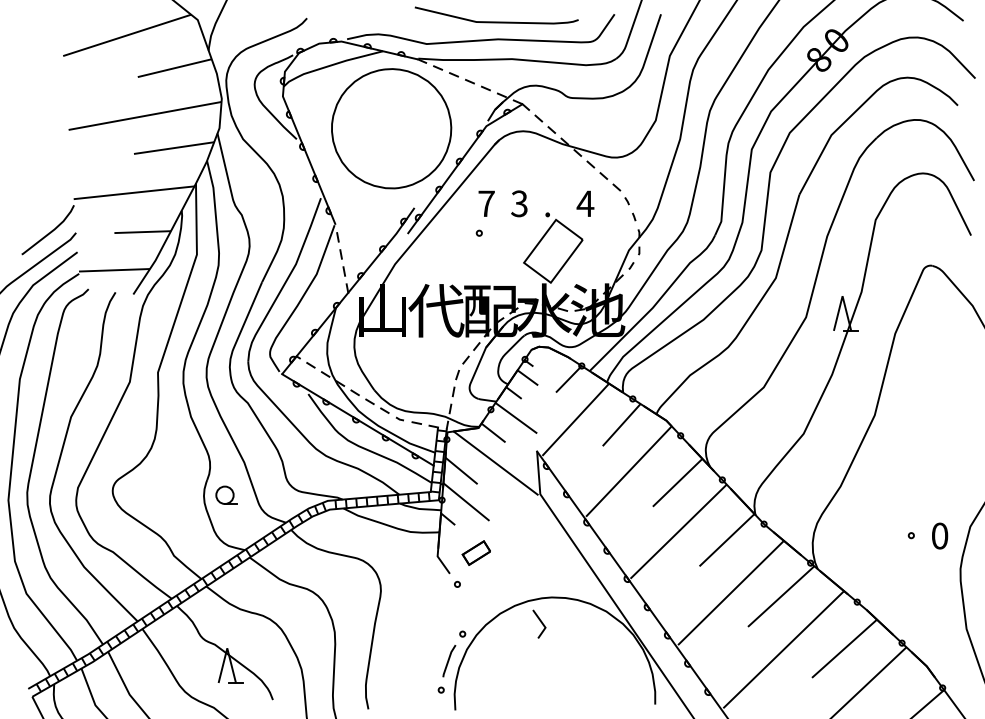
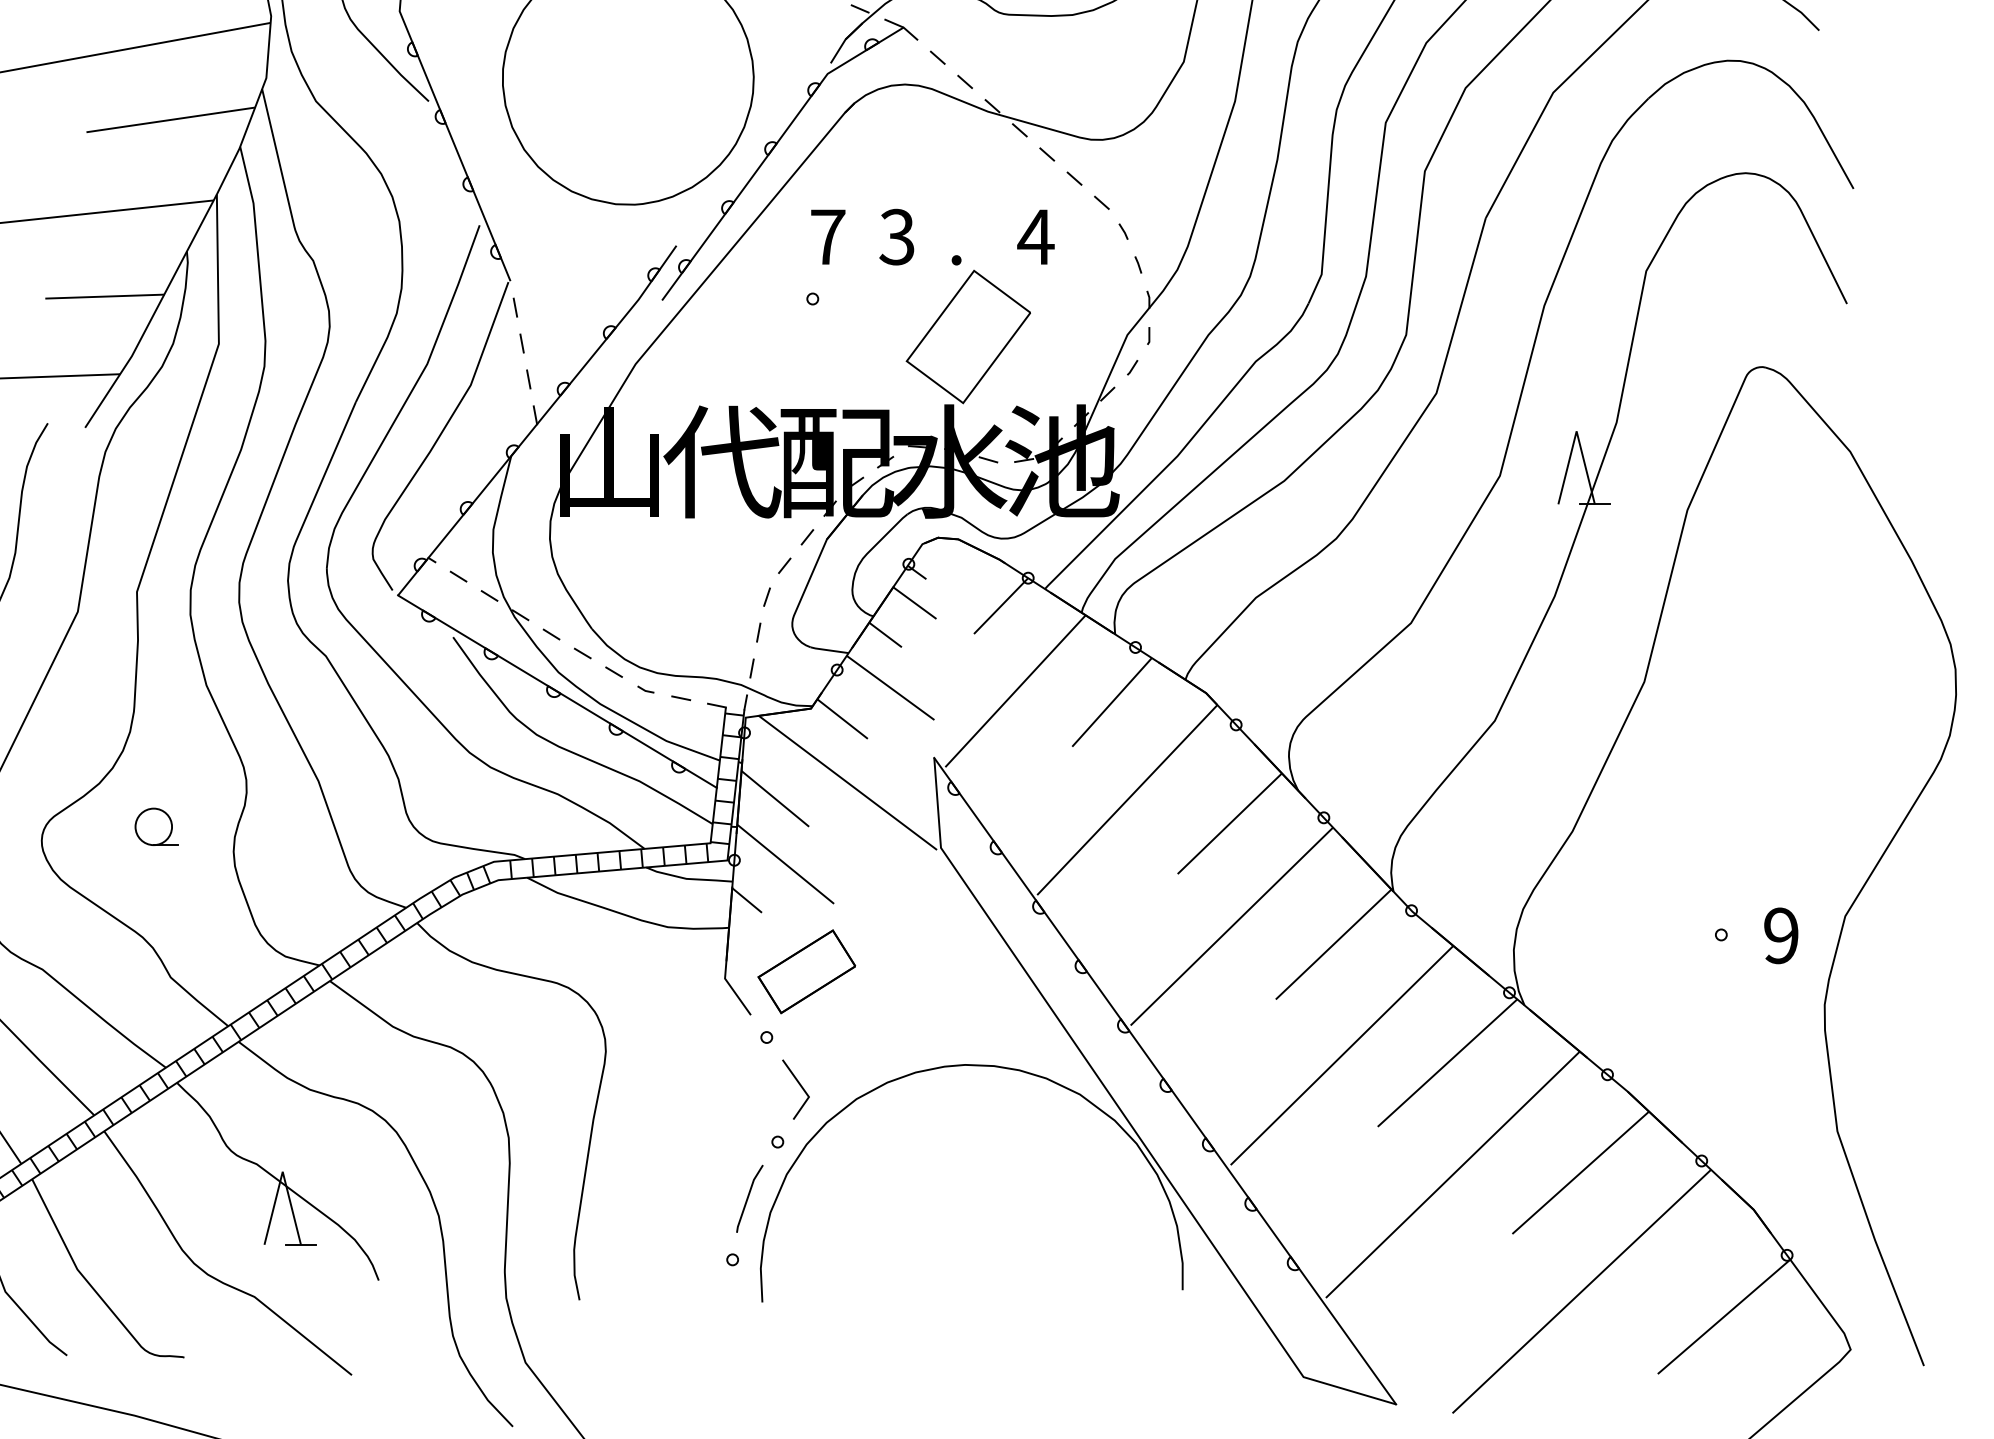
part: (226, 494) -> (156, 825), moved
text: (939, 535) -> (1780, 934), 0 -> 9
part: (476, 552) -> (806, 970), size x1.67
line: (540, 622) -> (798, 1086), moved

